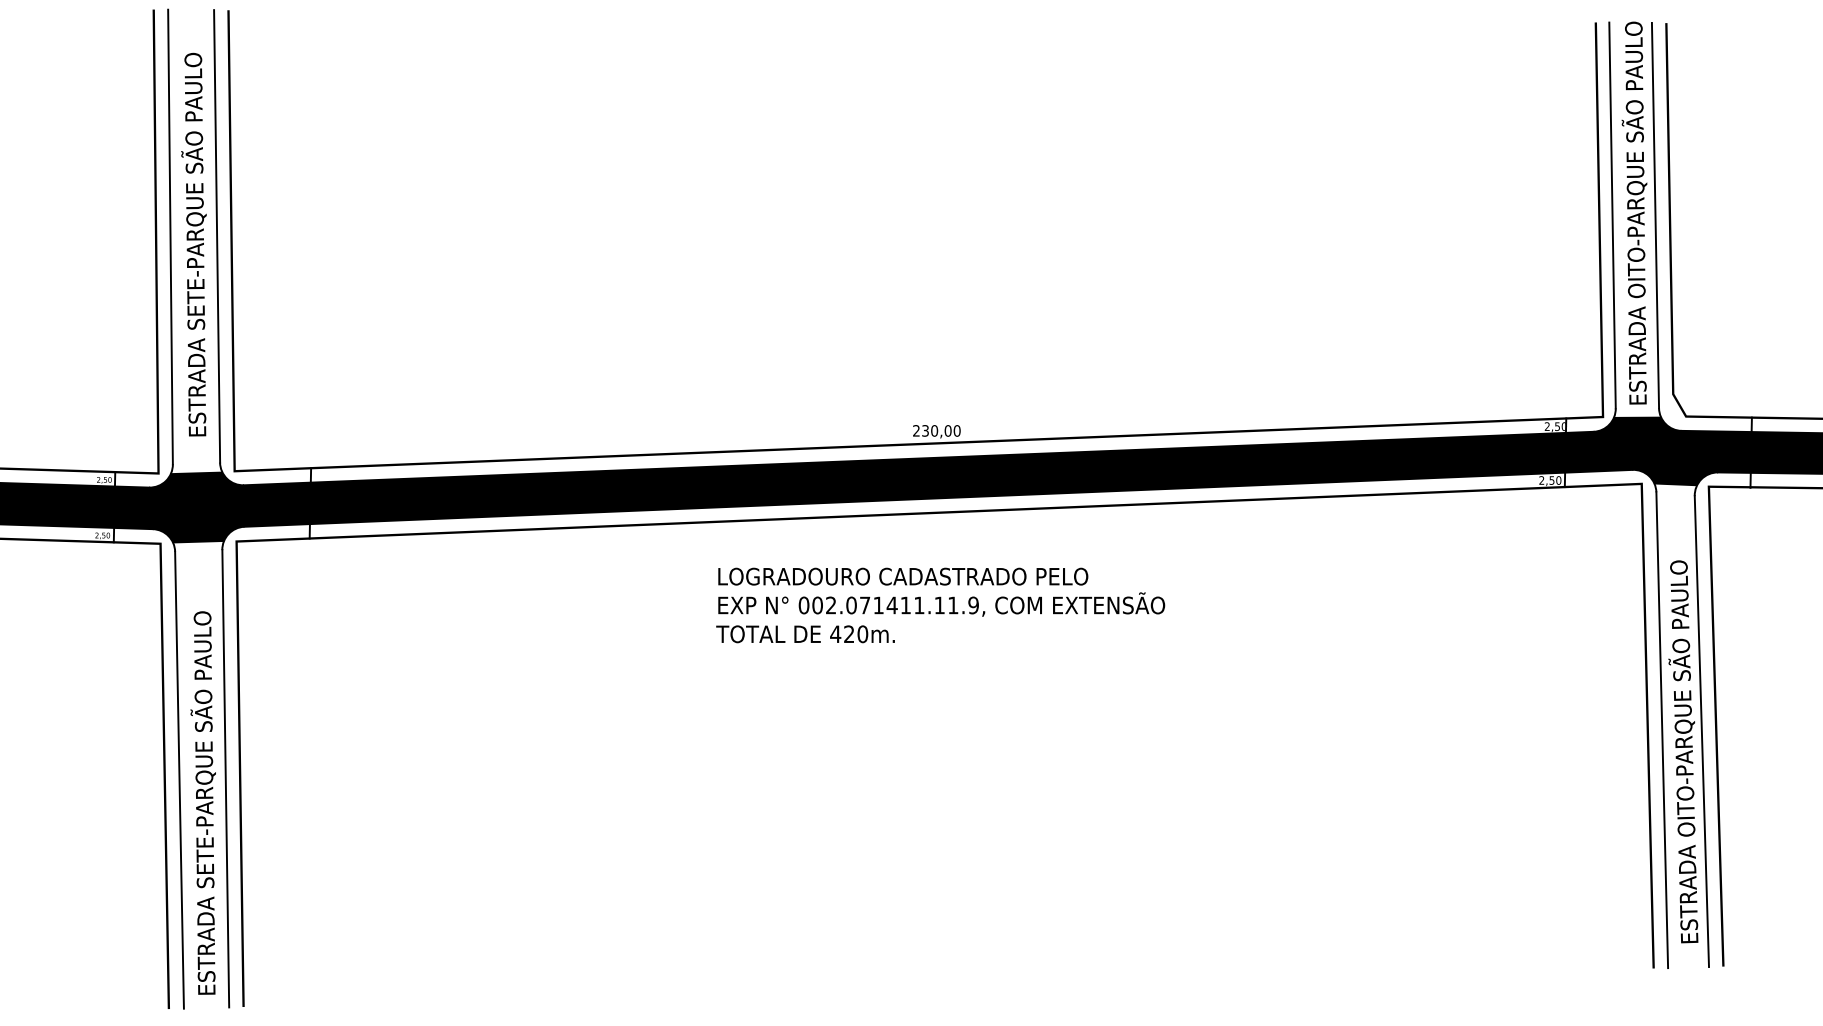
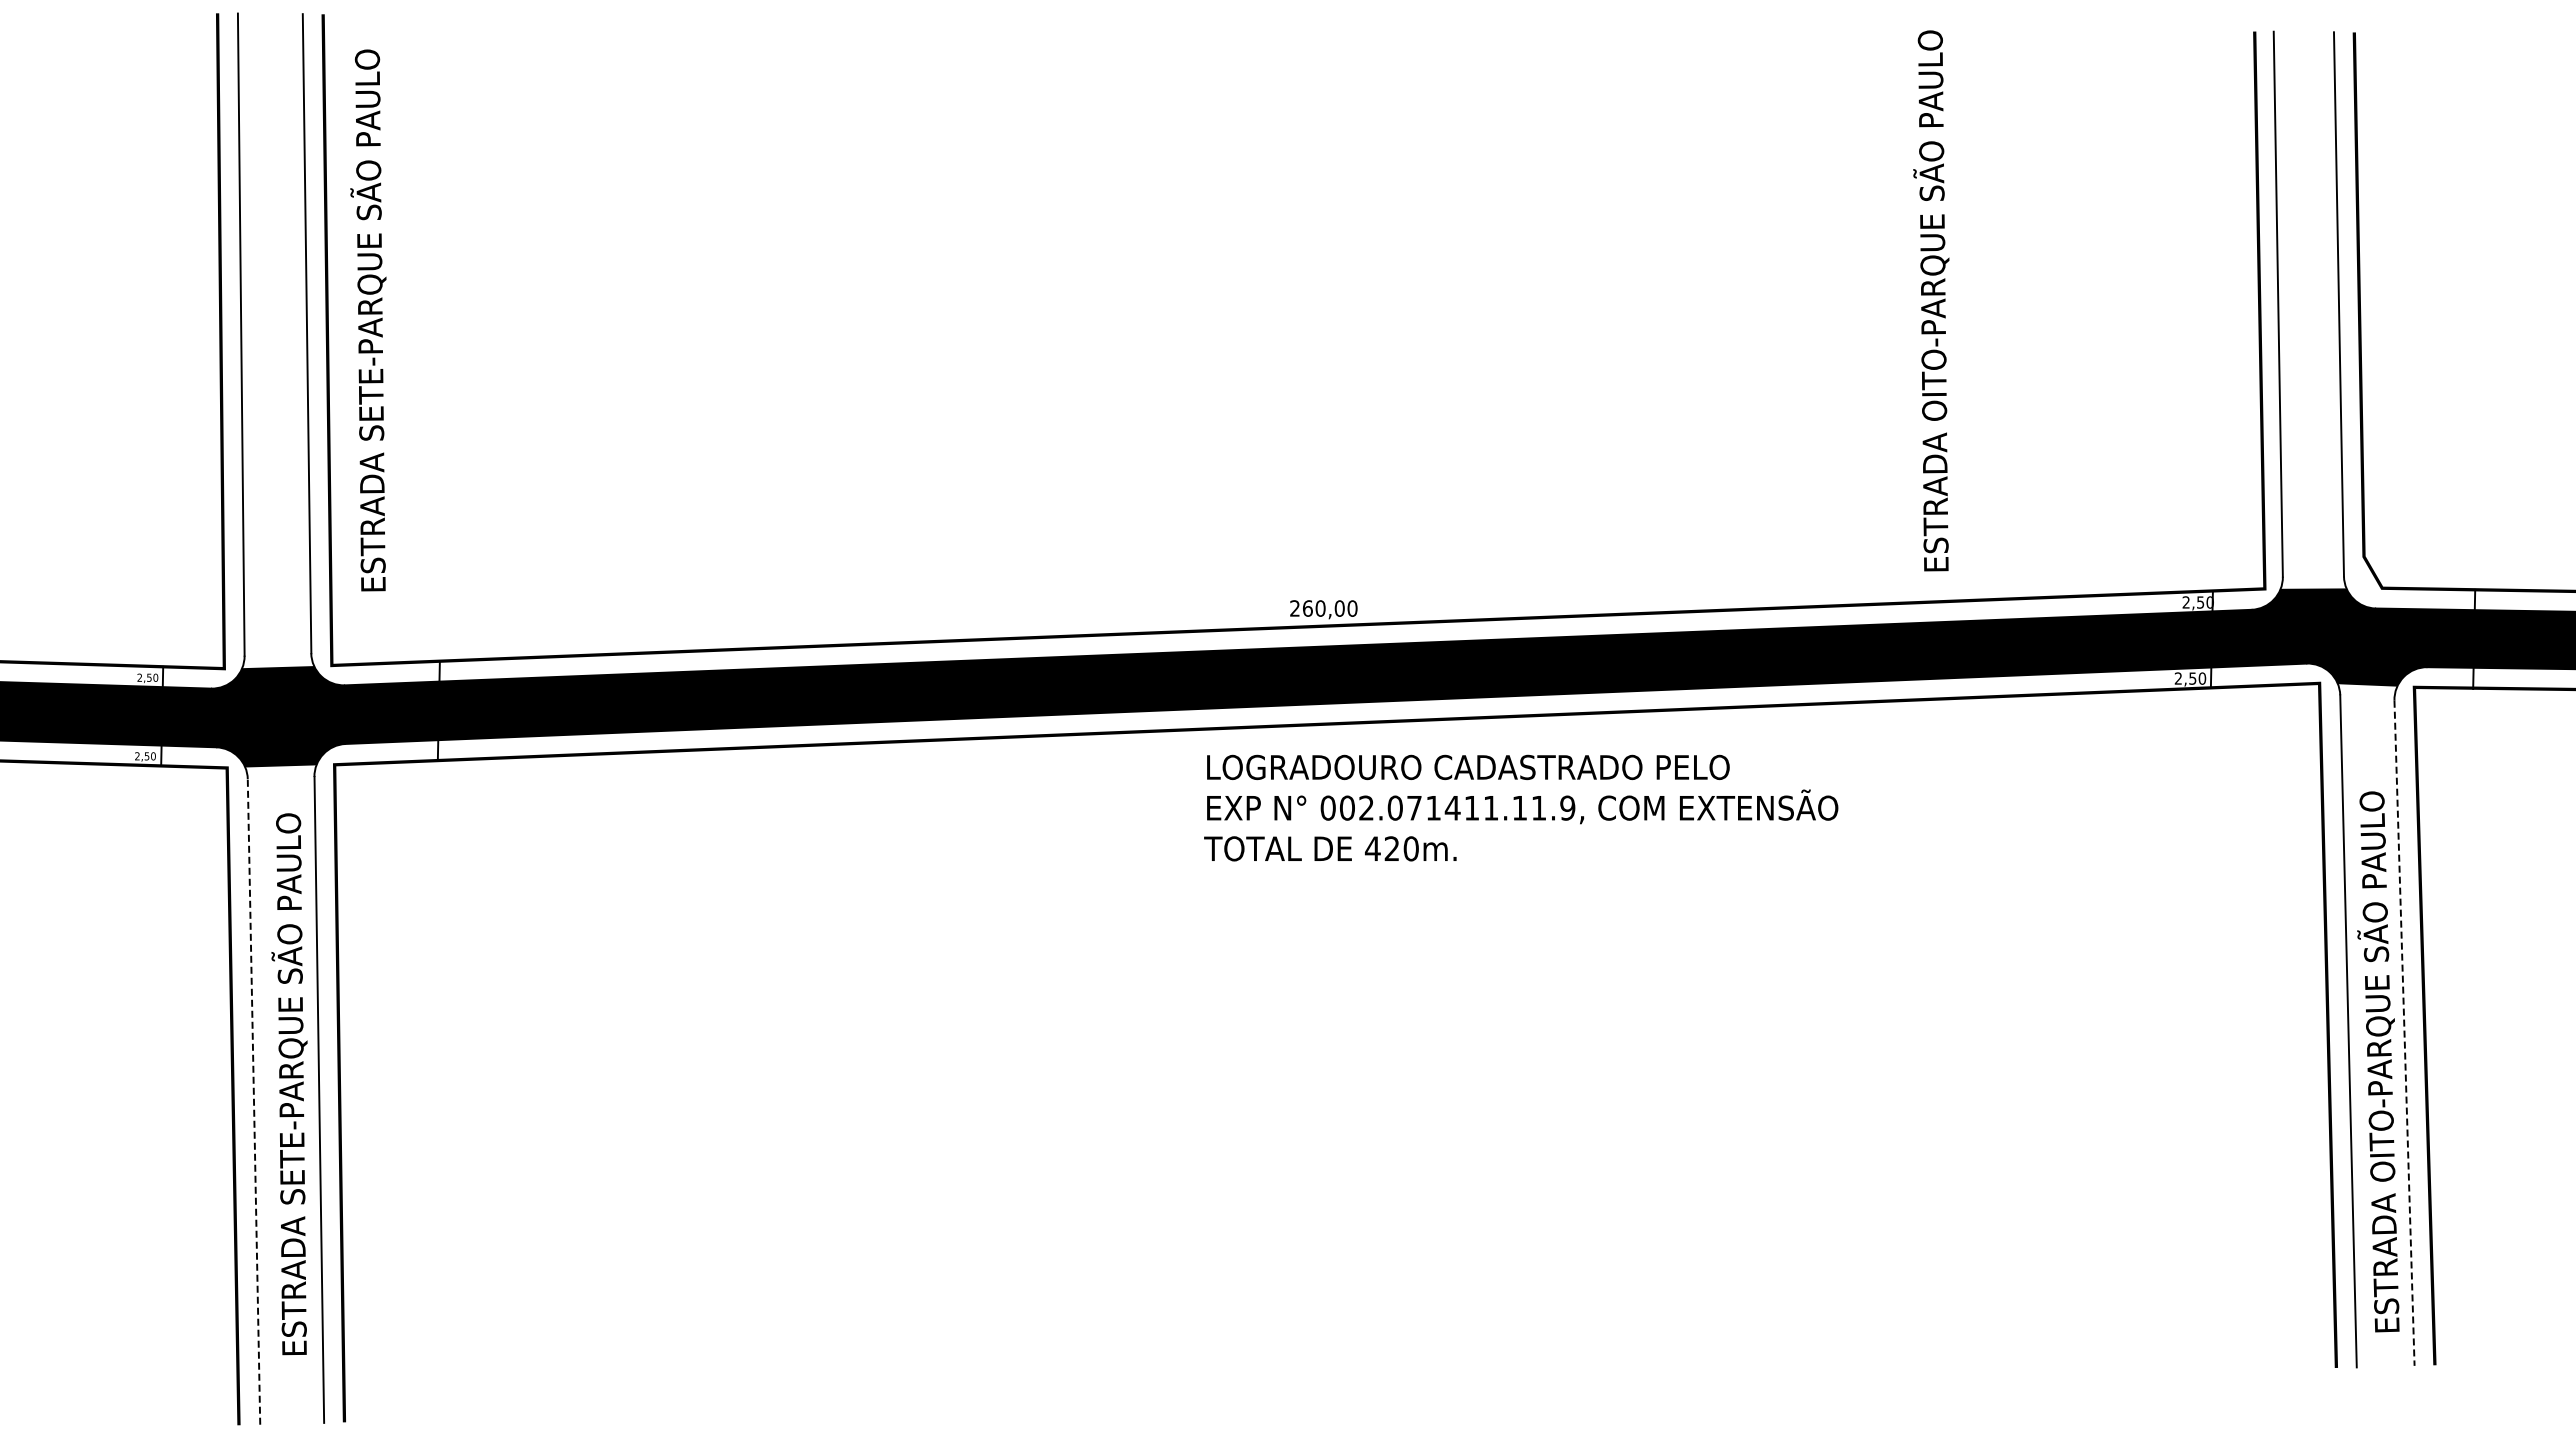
text: (1634, 212) -> (1931, 300), moved
text: (194, 244) -> (368, 320), moved
text: (925, 430) -> (1307, 608), 230,00 -> 260,00
text: (940, 605) -> (1521, 807), moved
line: (1701, 731) -> (2404, 1033), solid -> dashed
line: (179, 779) -> (254, 1101), solid -> dashed
text: (203, 803) -> (289, 1084), moved

